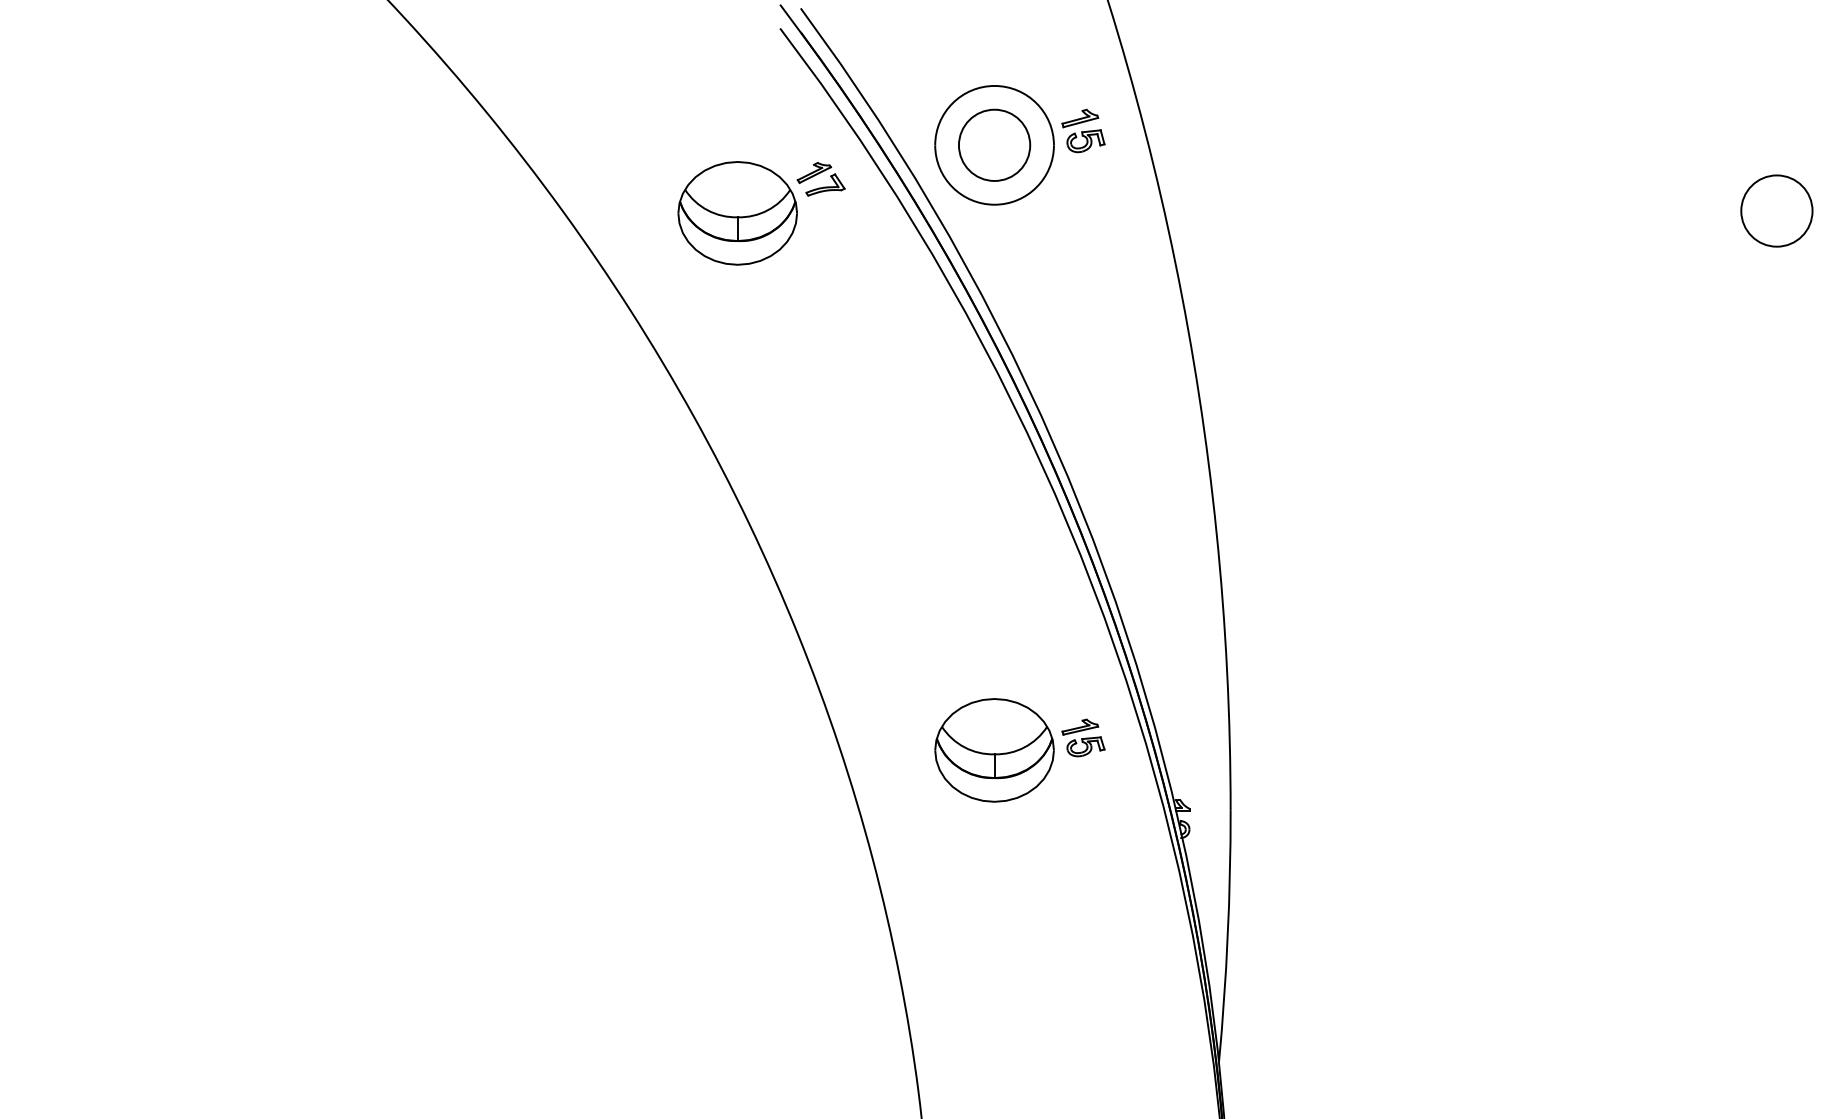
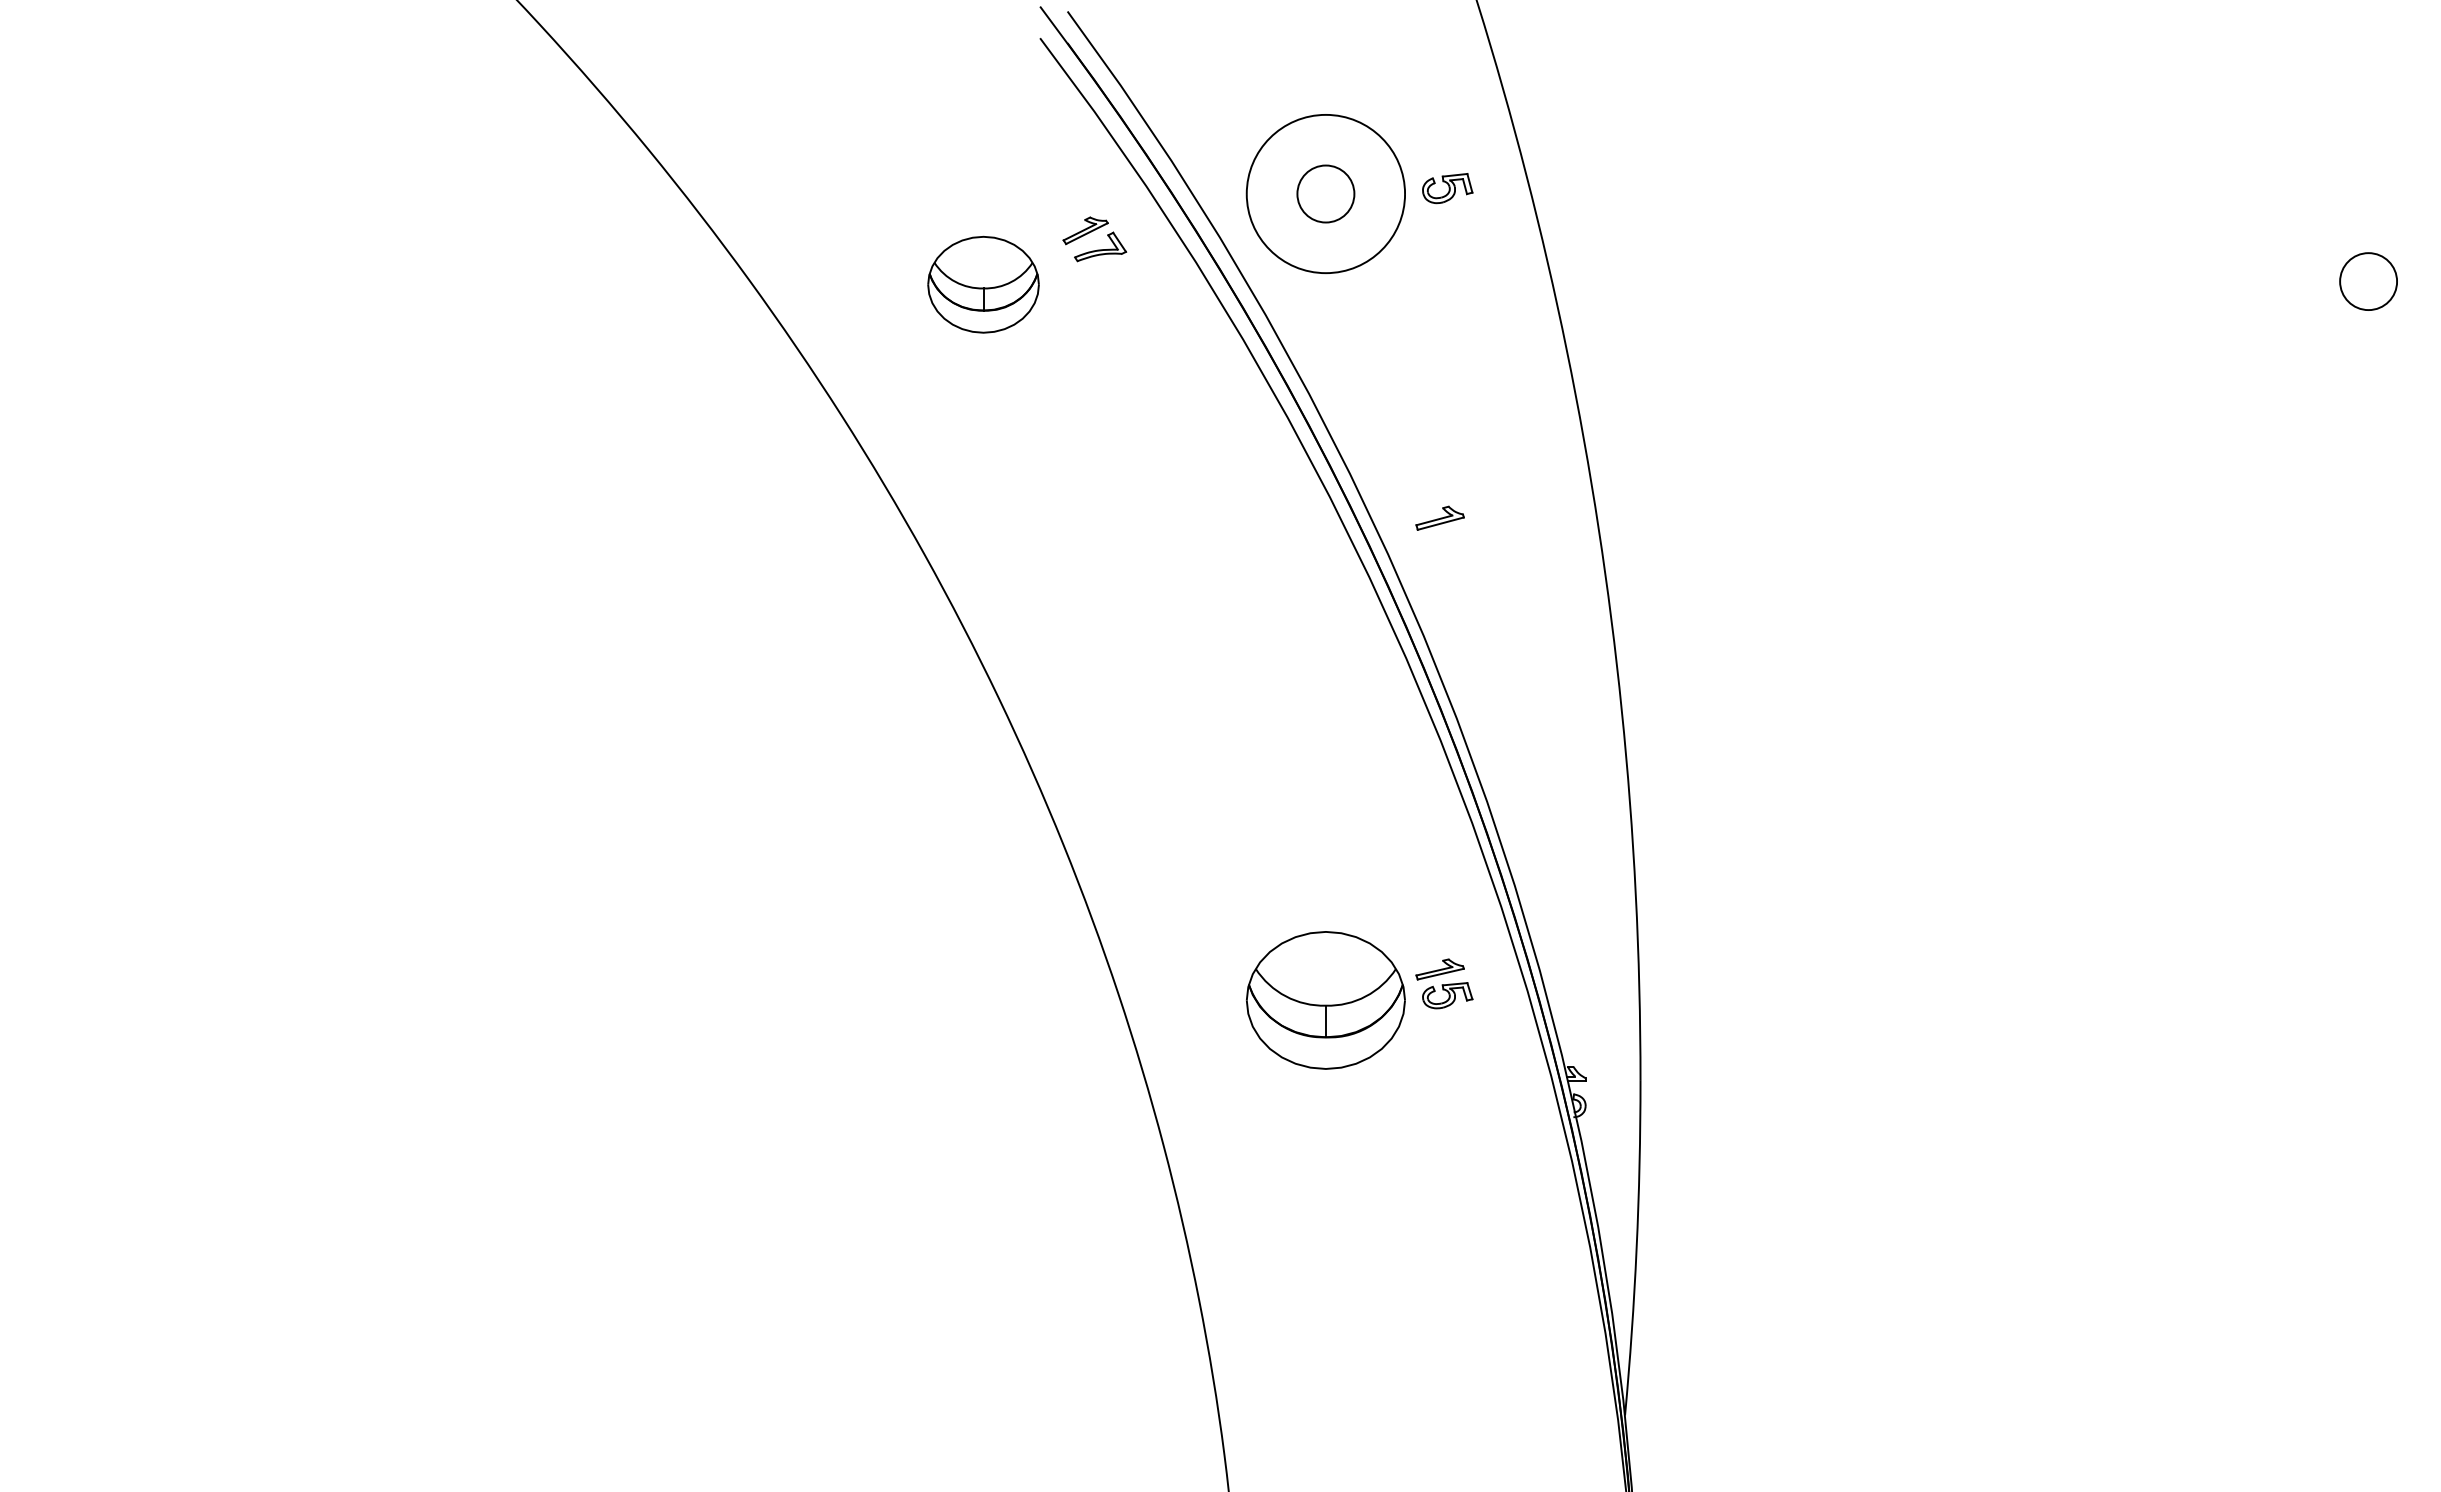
part: (1079, 117) -> (1439, 517), moved
circle: (994, 144) -> (1325, 193), size x0.6
circle: (1776, 210) -> (2368, 281), size x0.6
part: (737, 213) -> (983, 284), size x0.7

